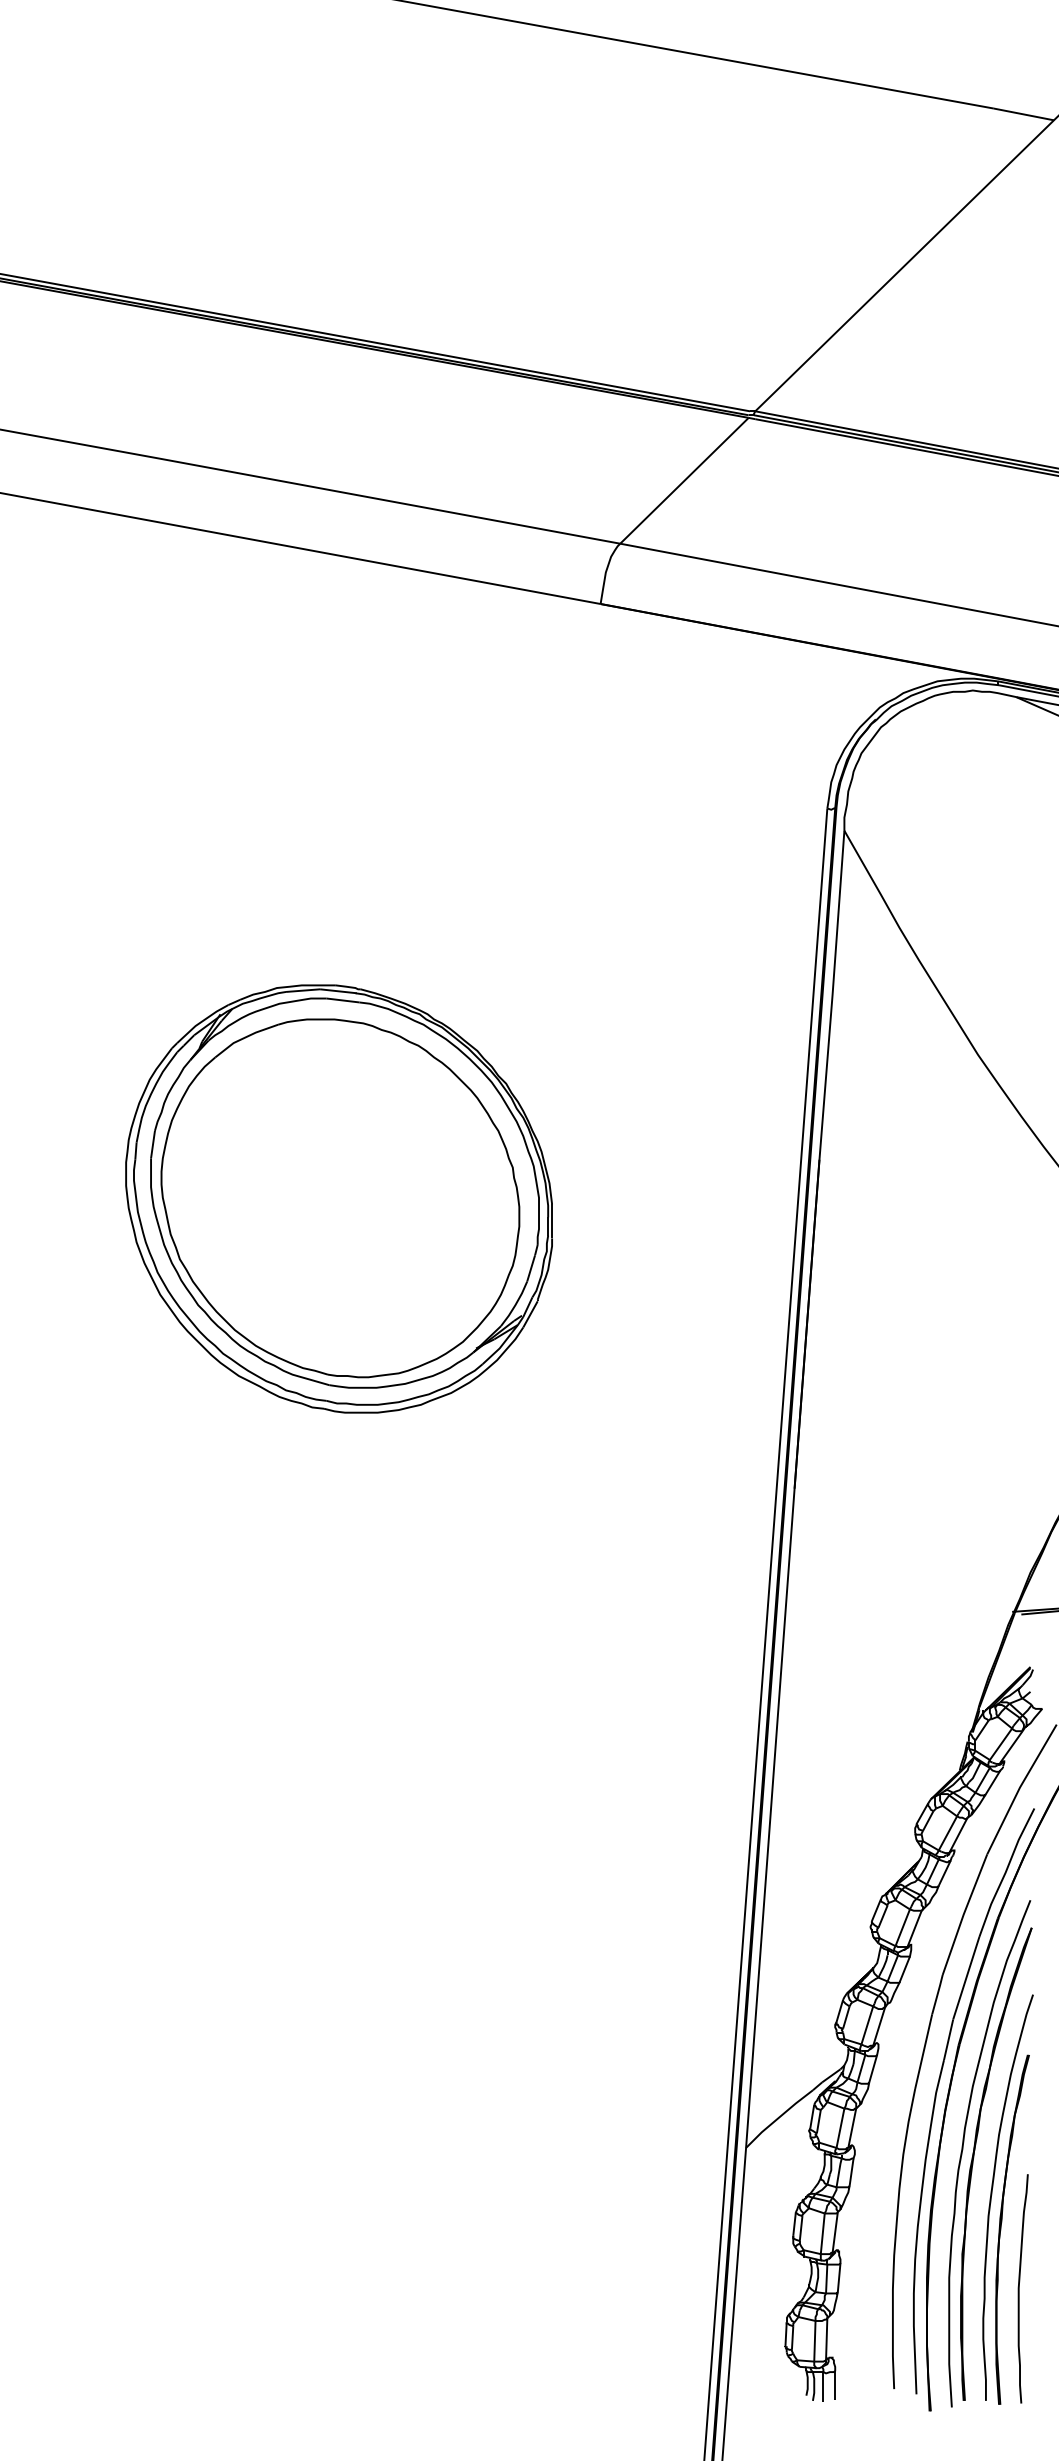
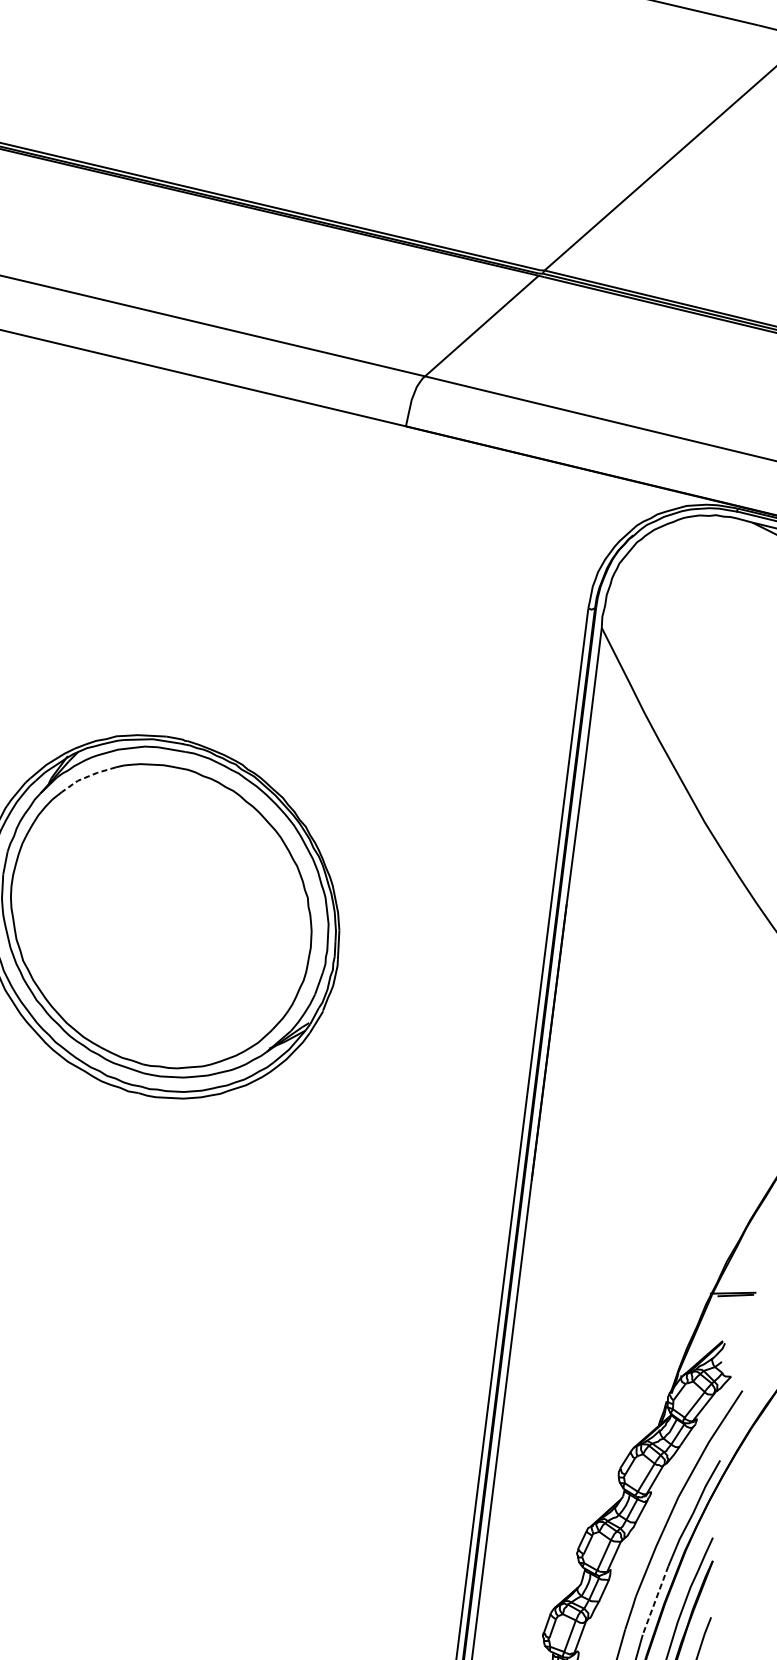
line: (244, 1038) -> (87, 777), solid -> dashed
line: (966, 1978) -> (655, 1600), solid -> dashed

